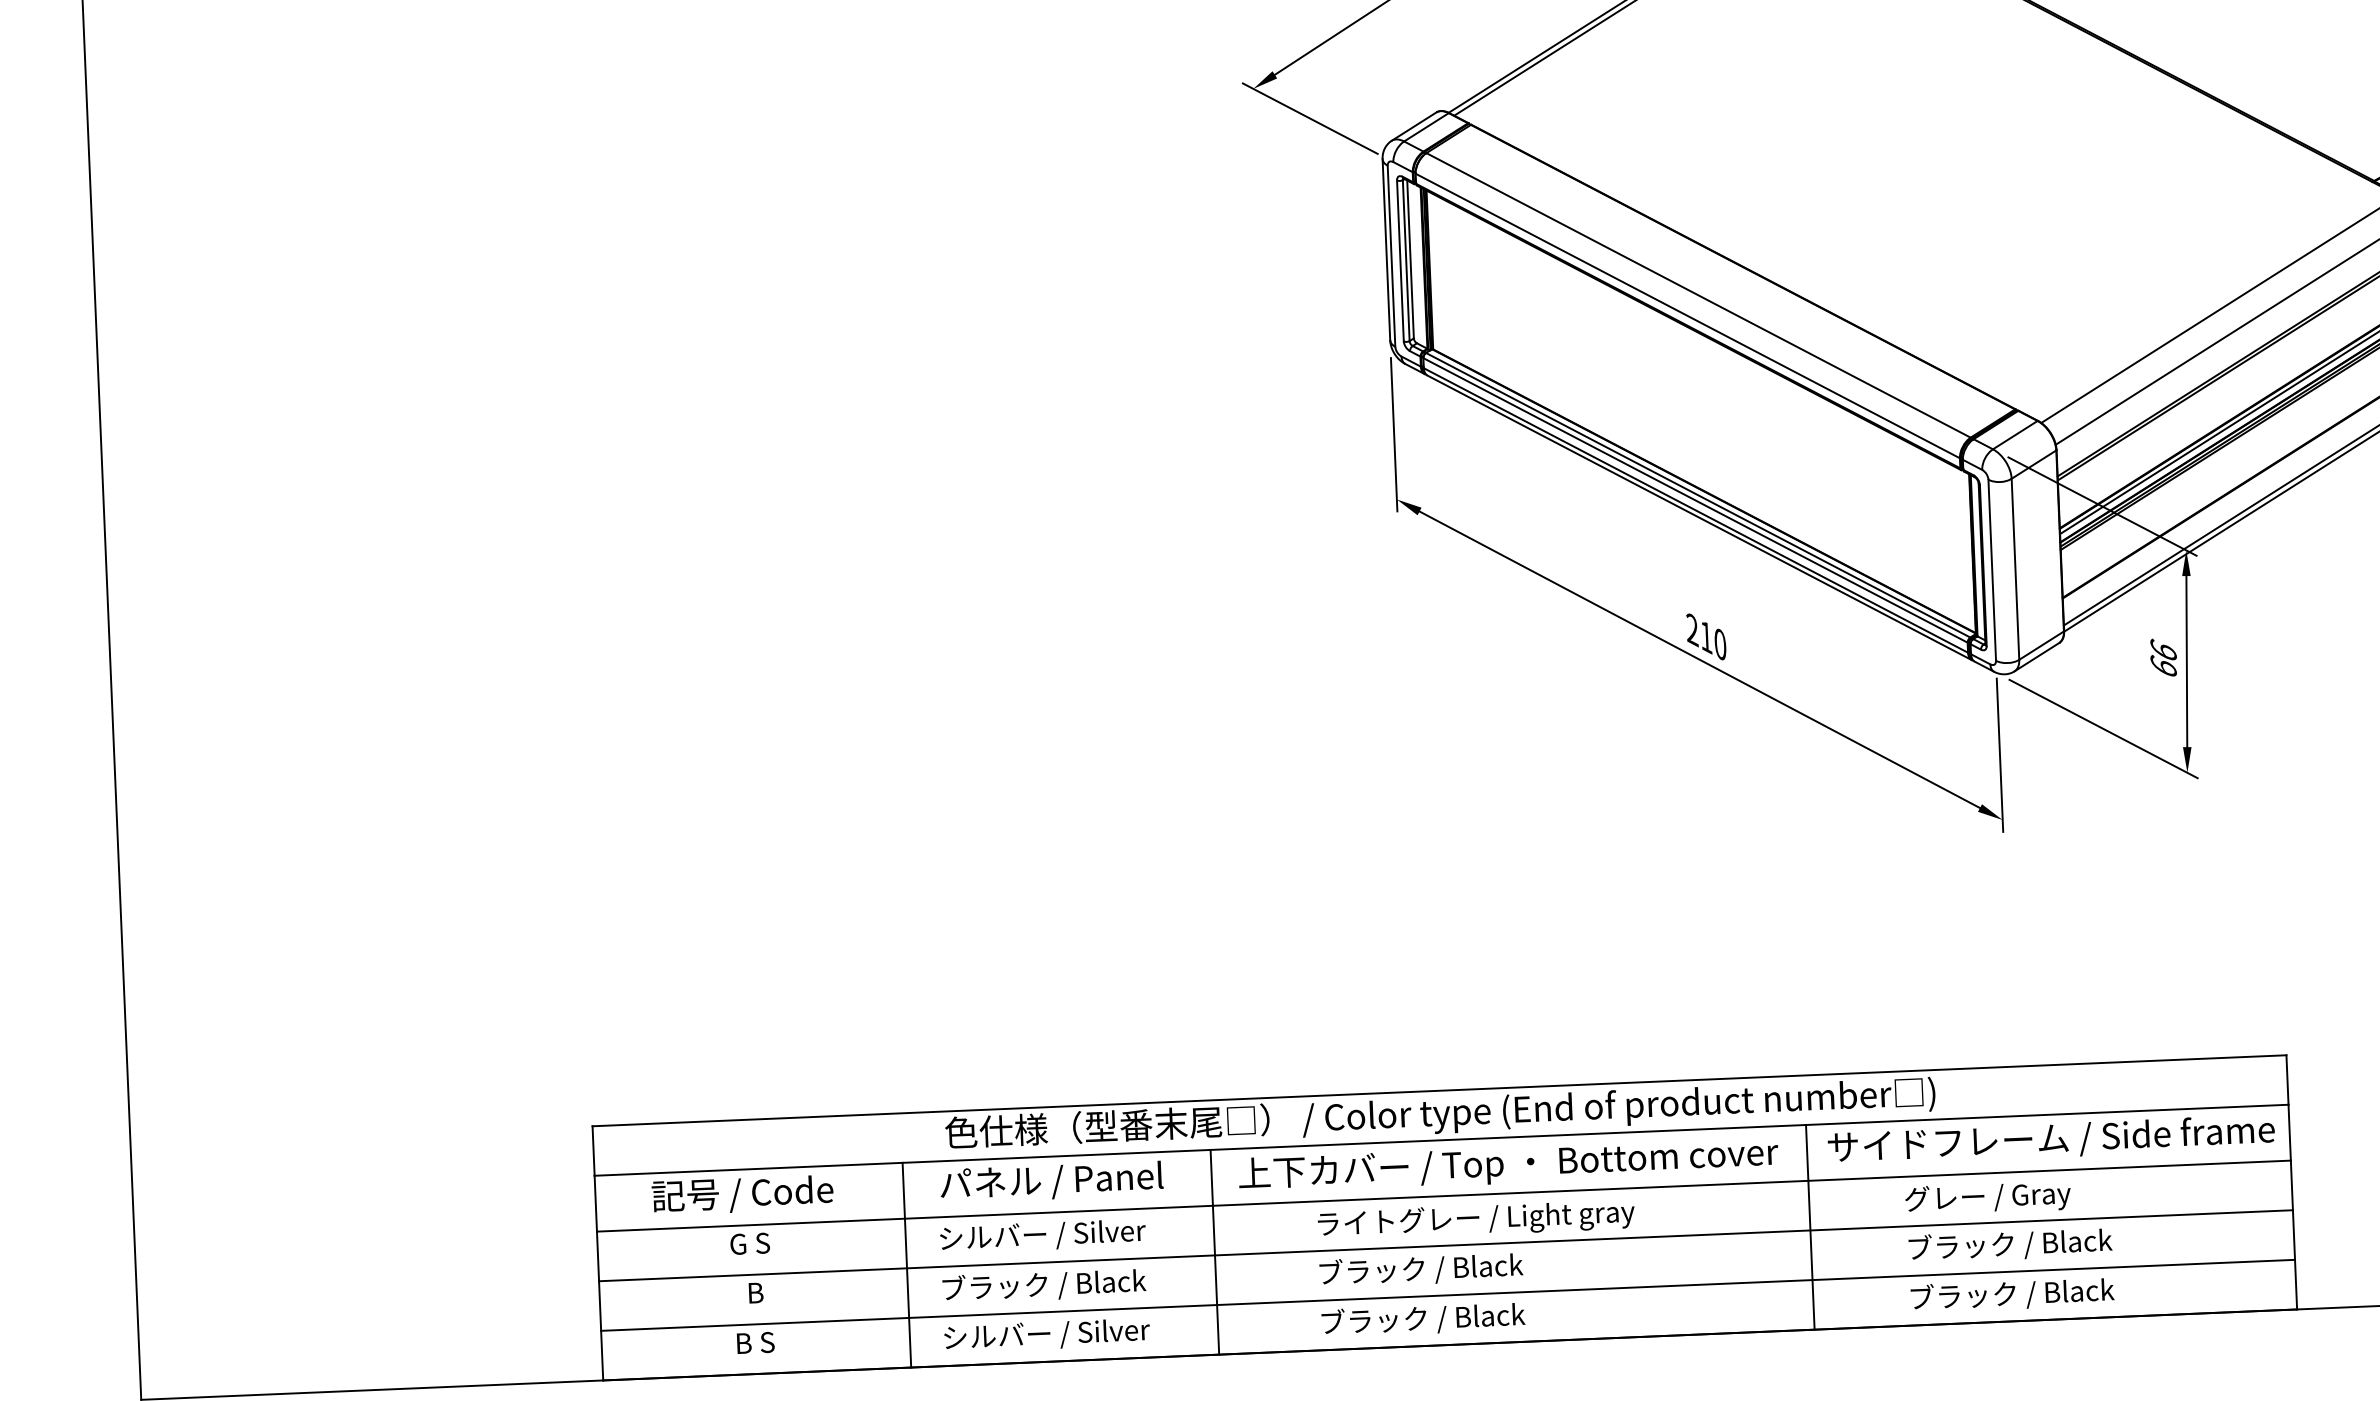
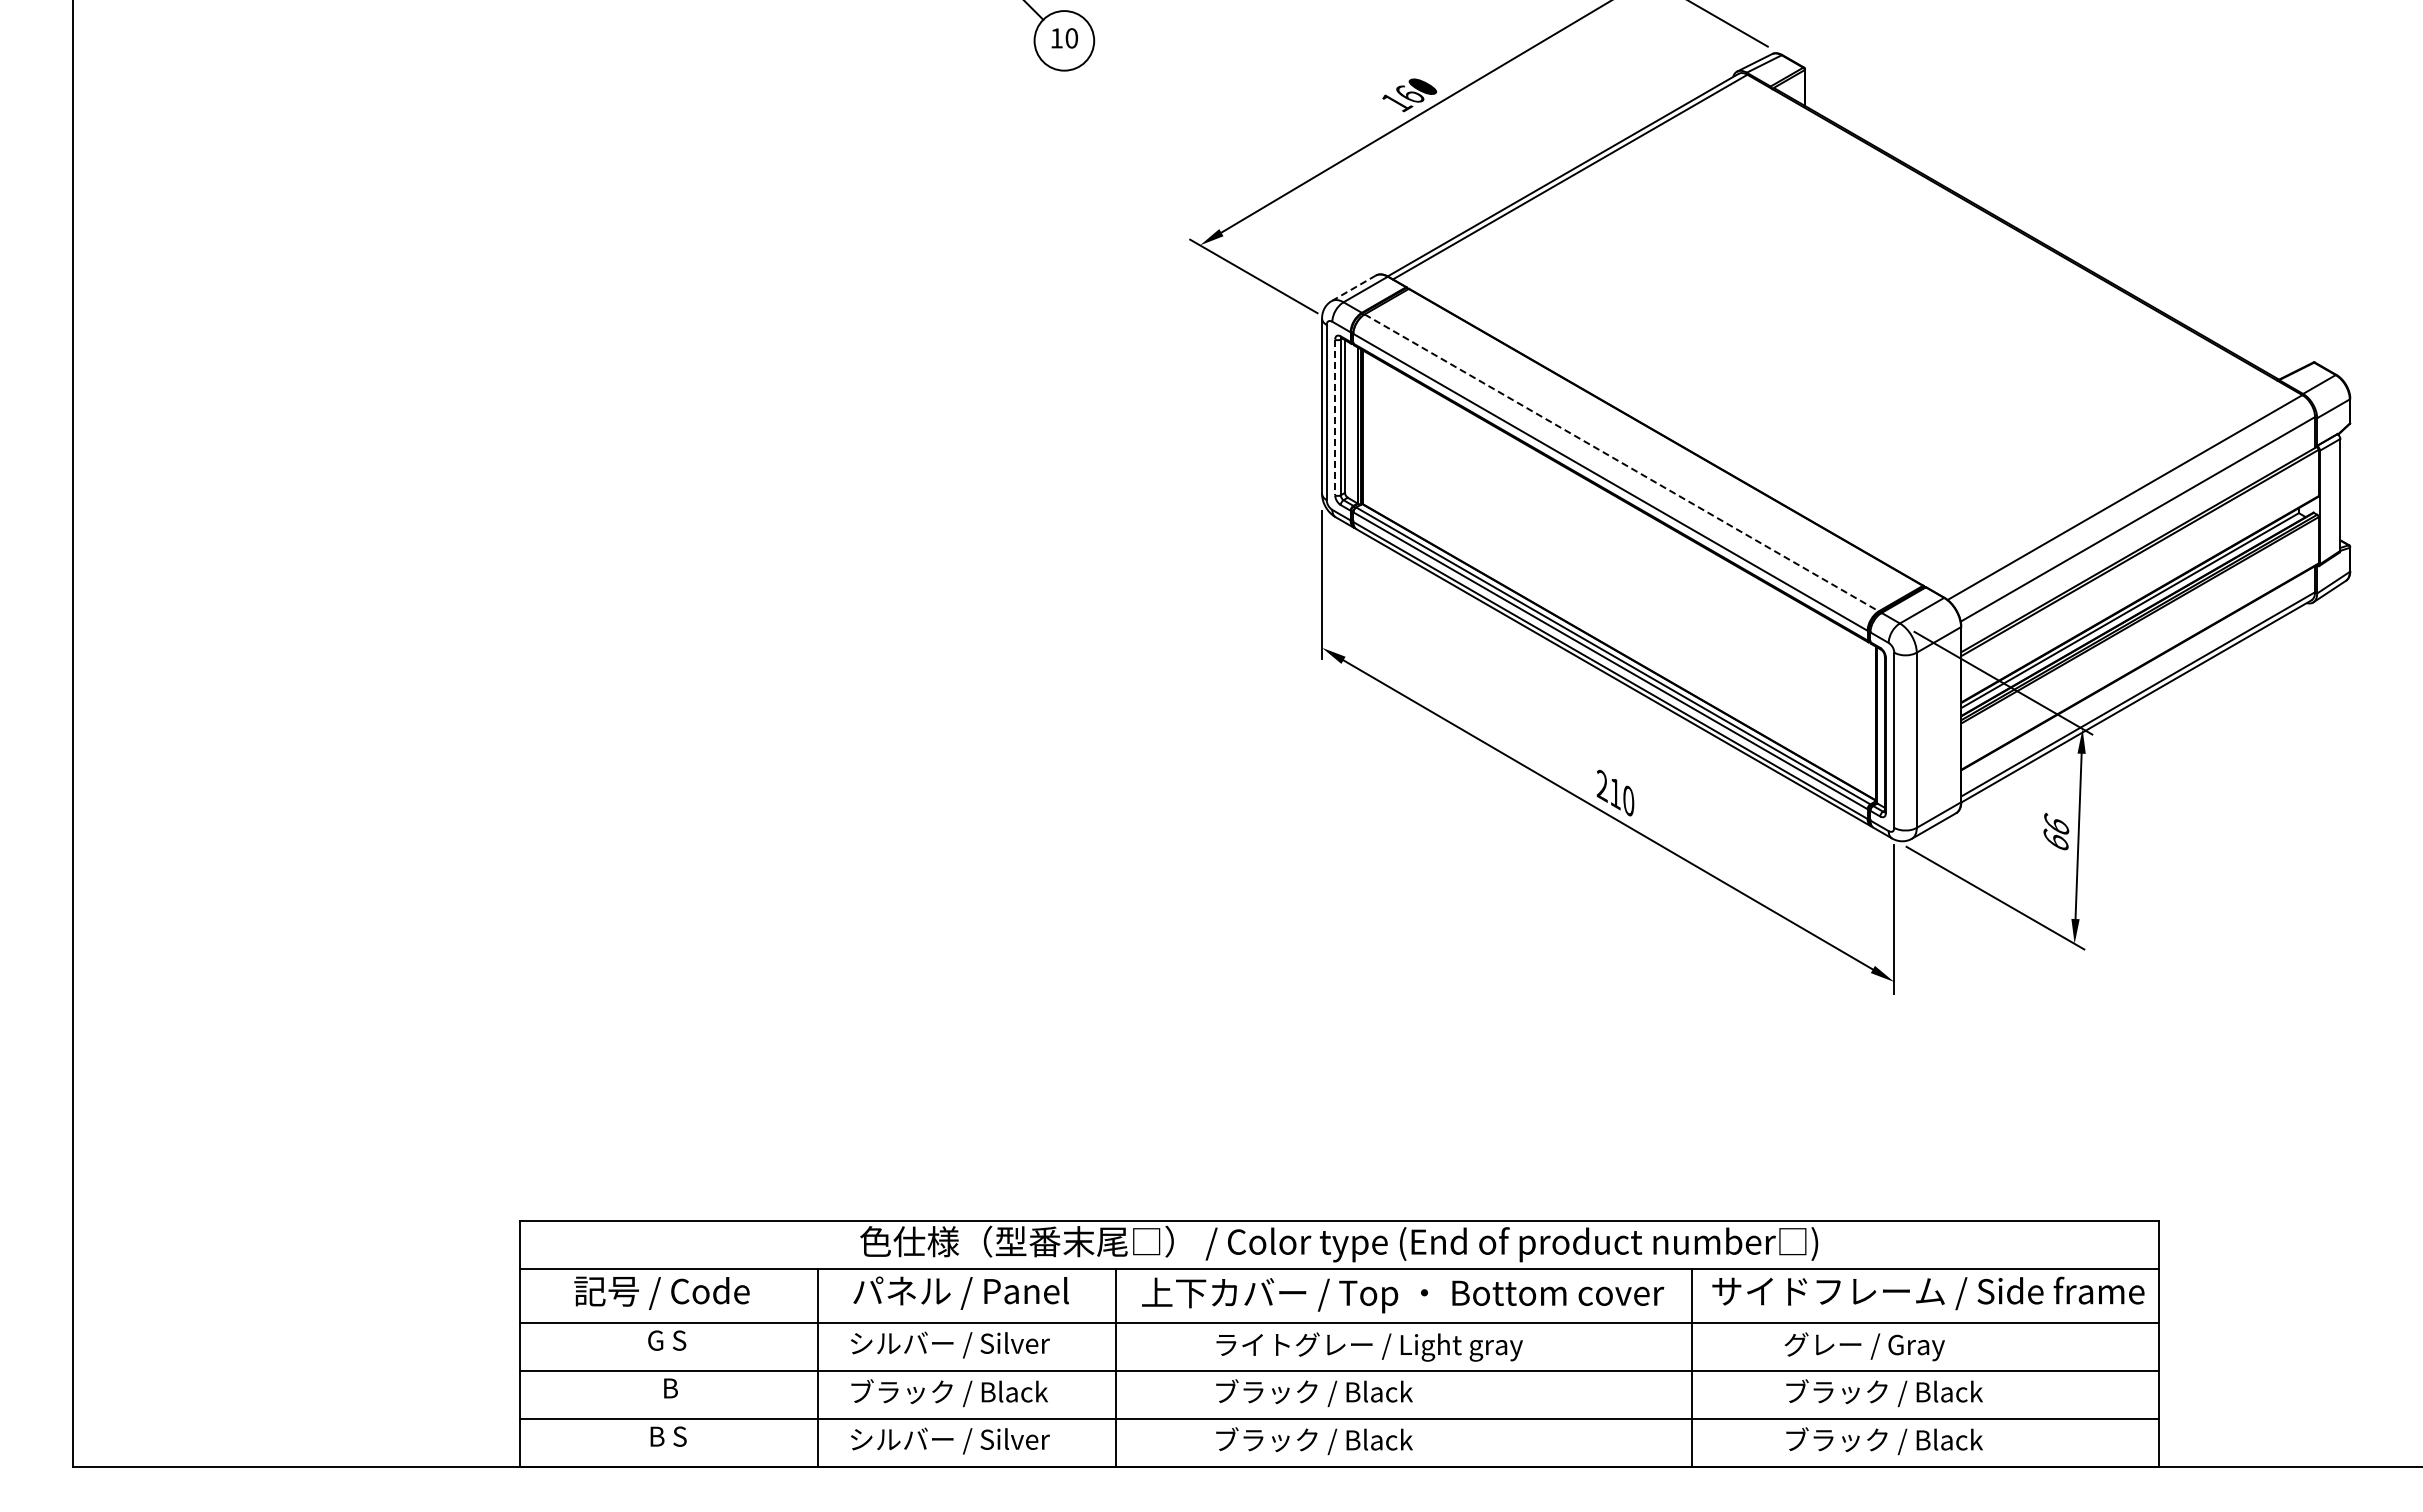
line: (1413, 126) -> (1353, 288), solid -> dashed
line: (1400, 260) -> (1335, 417), solid -> dashed
line: (1698, 295) -> (1621, 462), solid -> dashed

